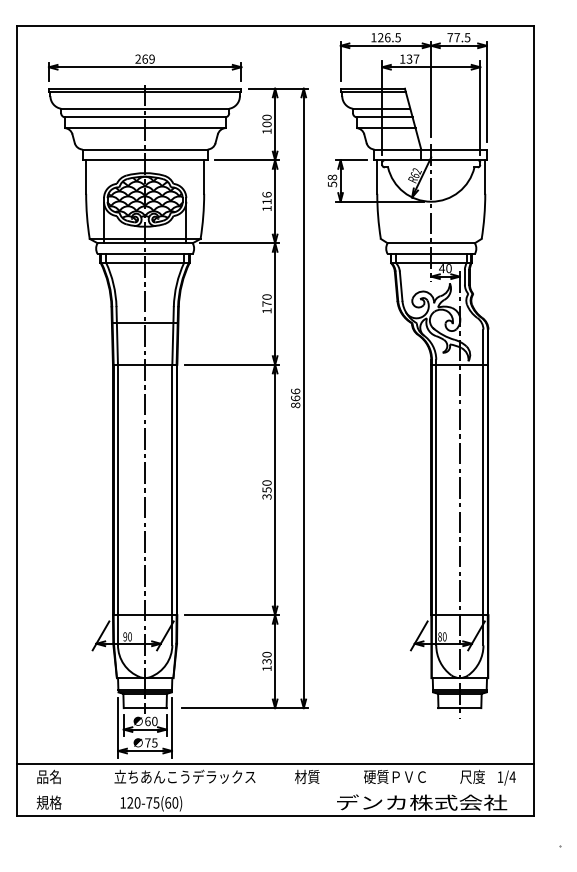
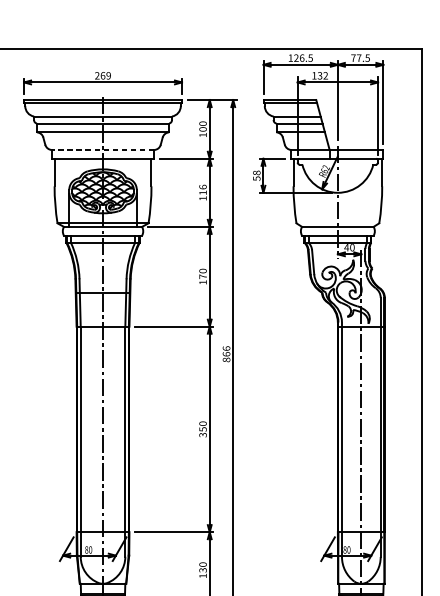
text: (416, 58) -> (325, 75), 137 -> 132
line: (145, 149) -> (103, 149), solid -> dashed
text: (125, 636) -> (86, 549), 90 -> 80

